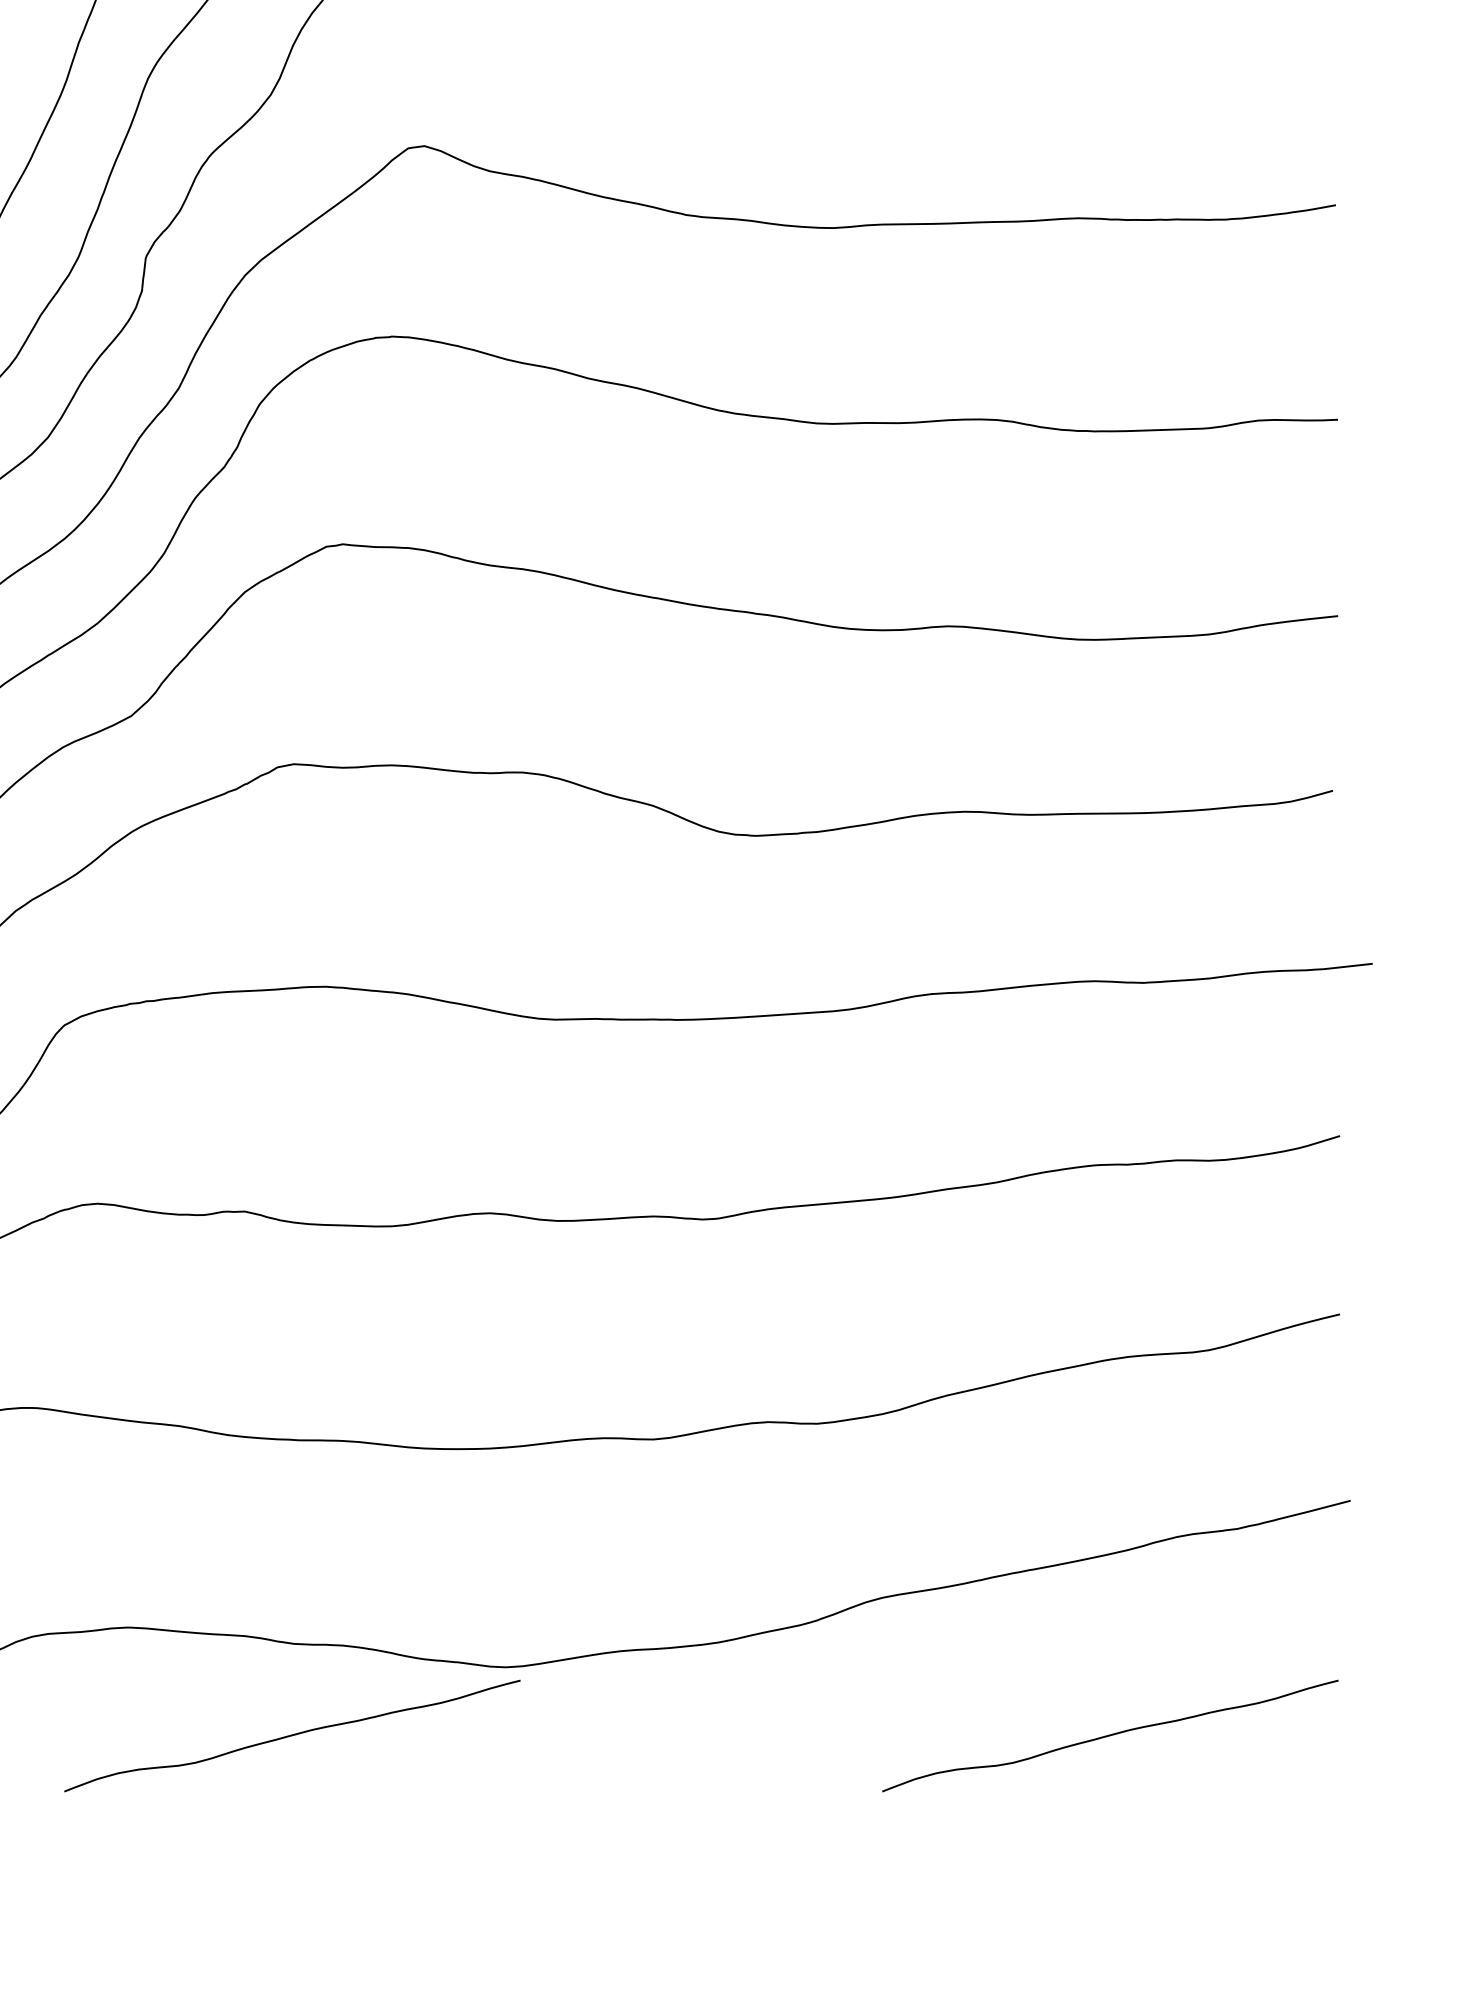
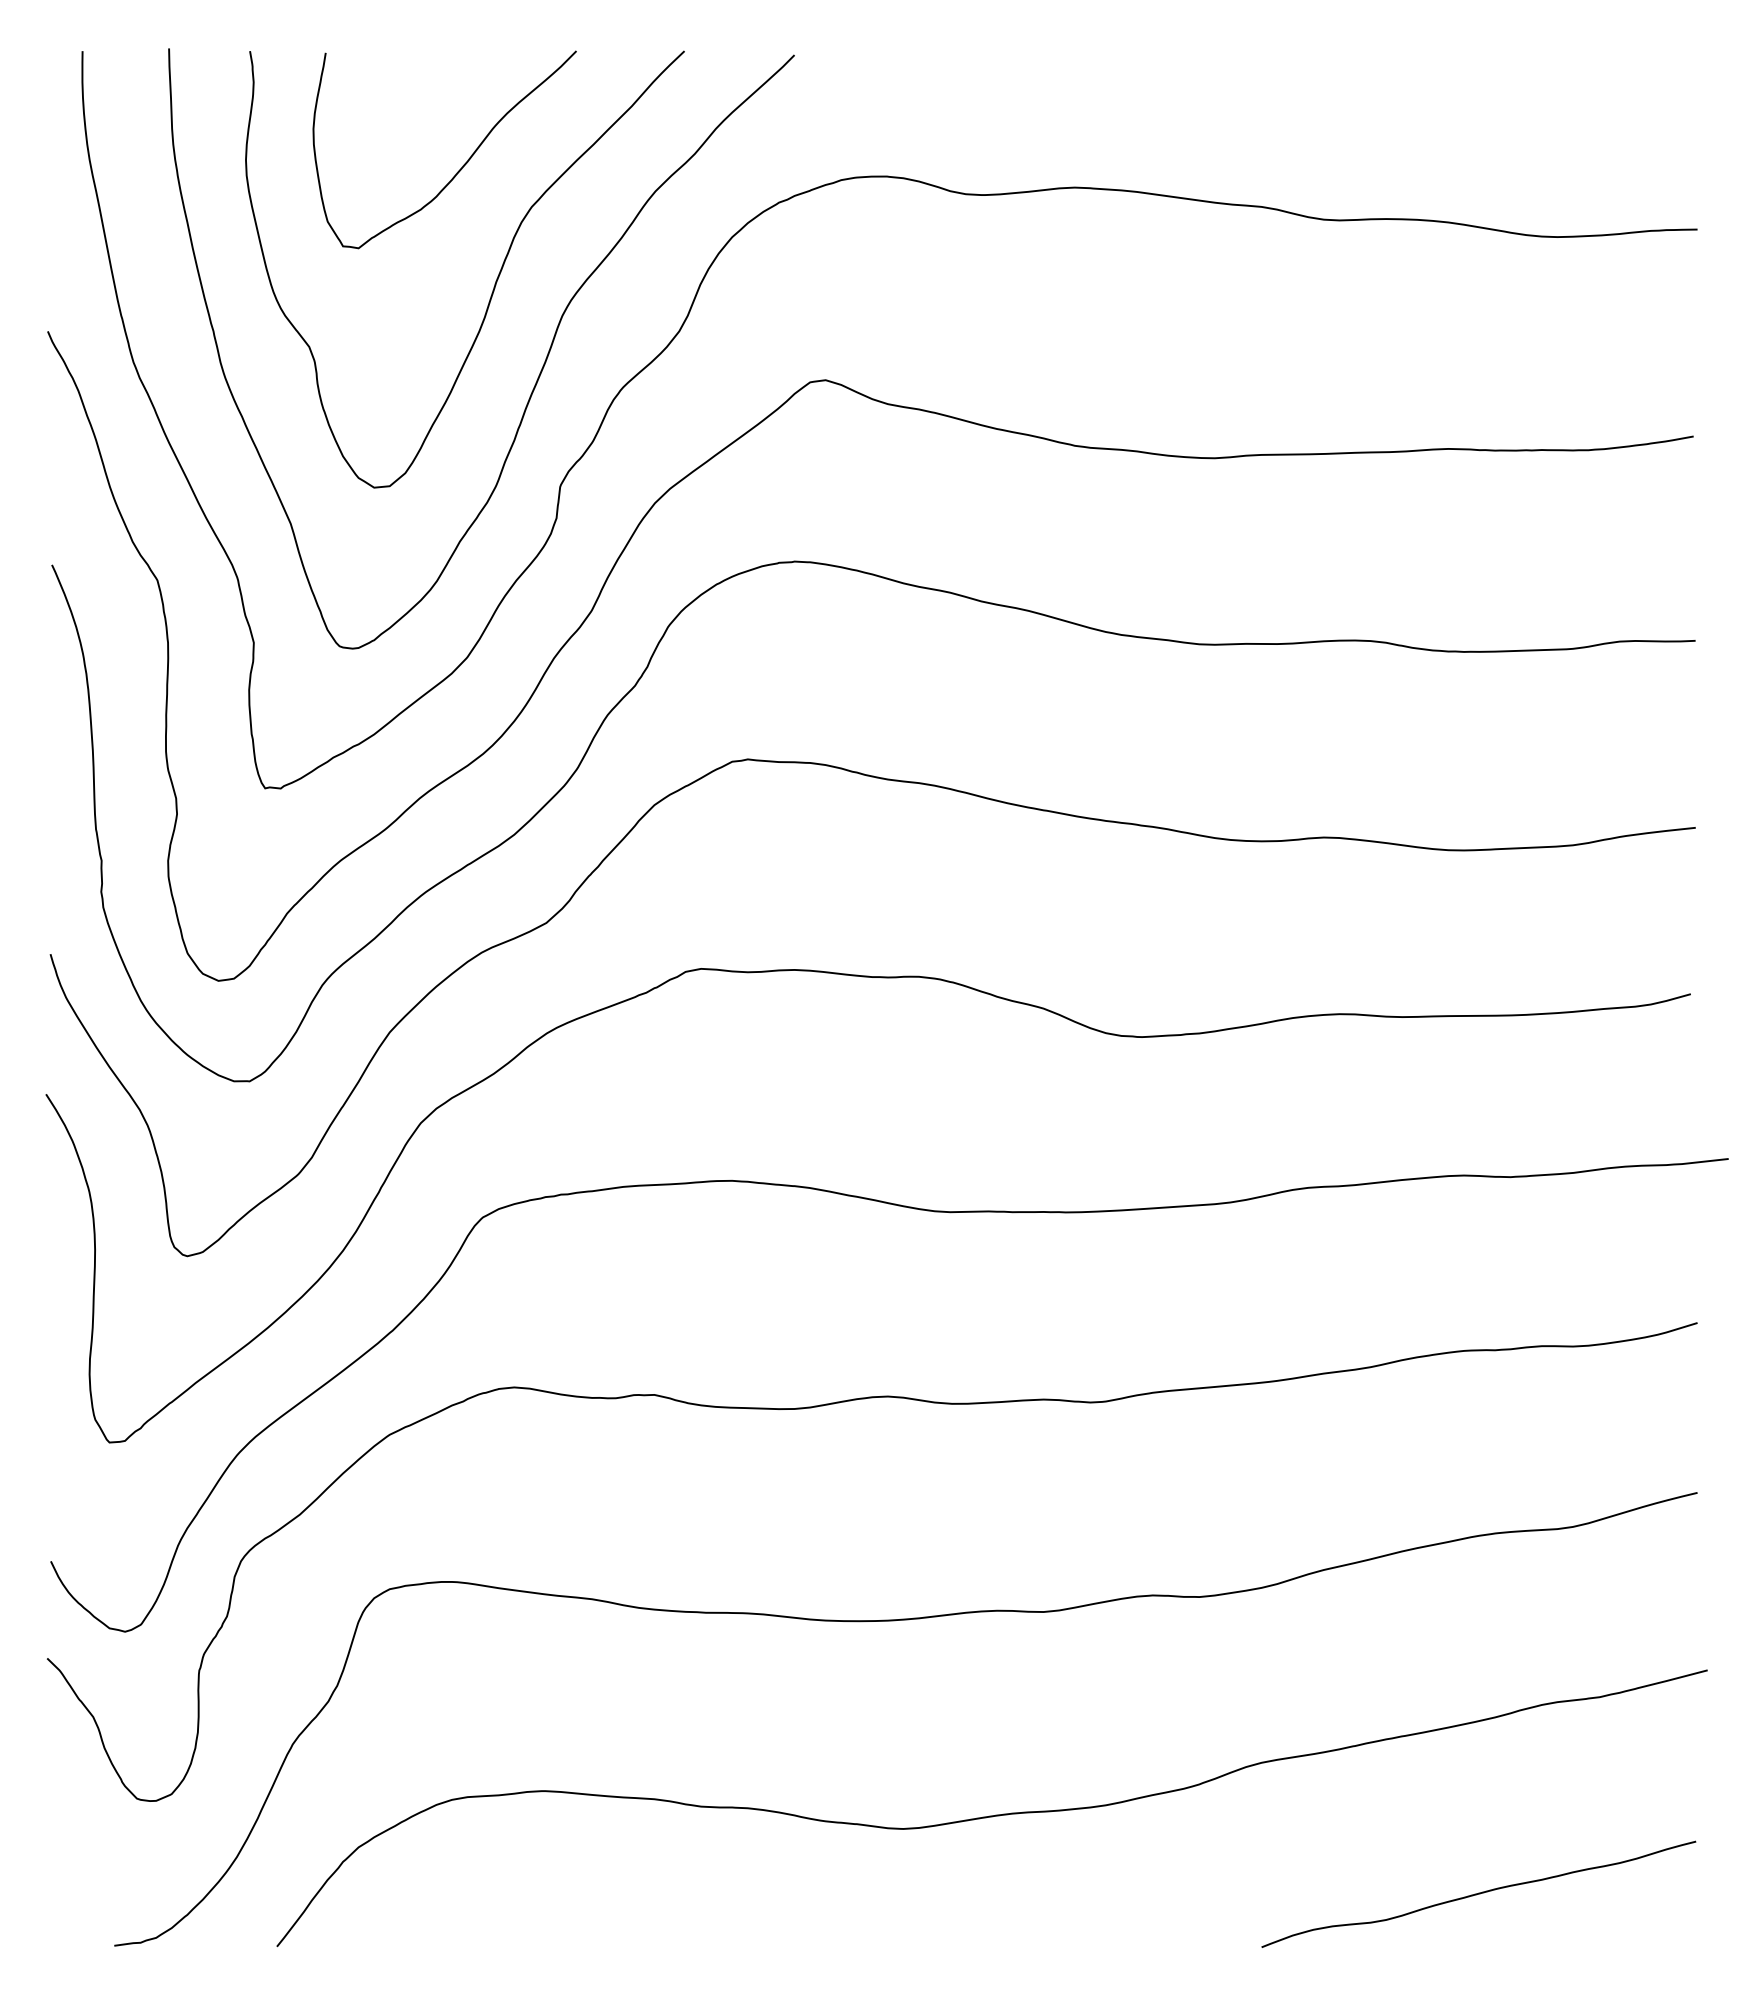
curve: (292, 1735) -> (699, 1893), removed

